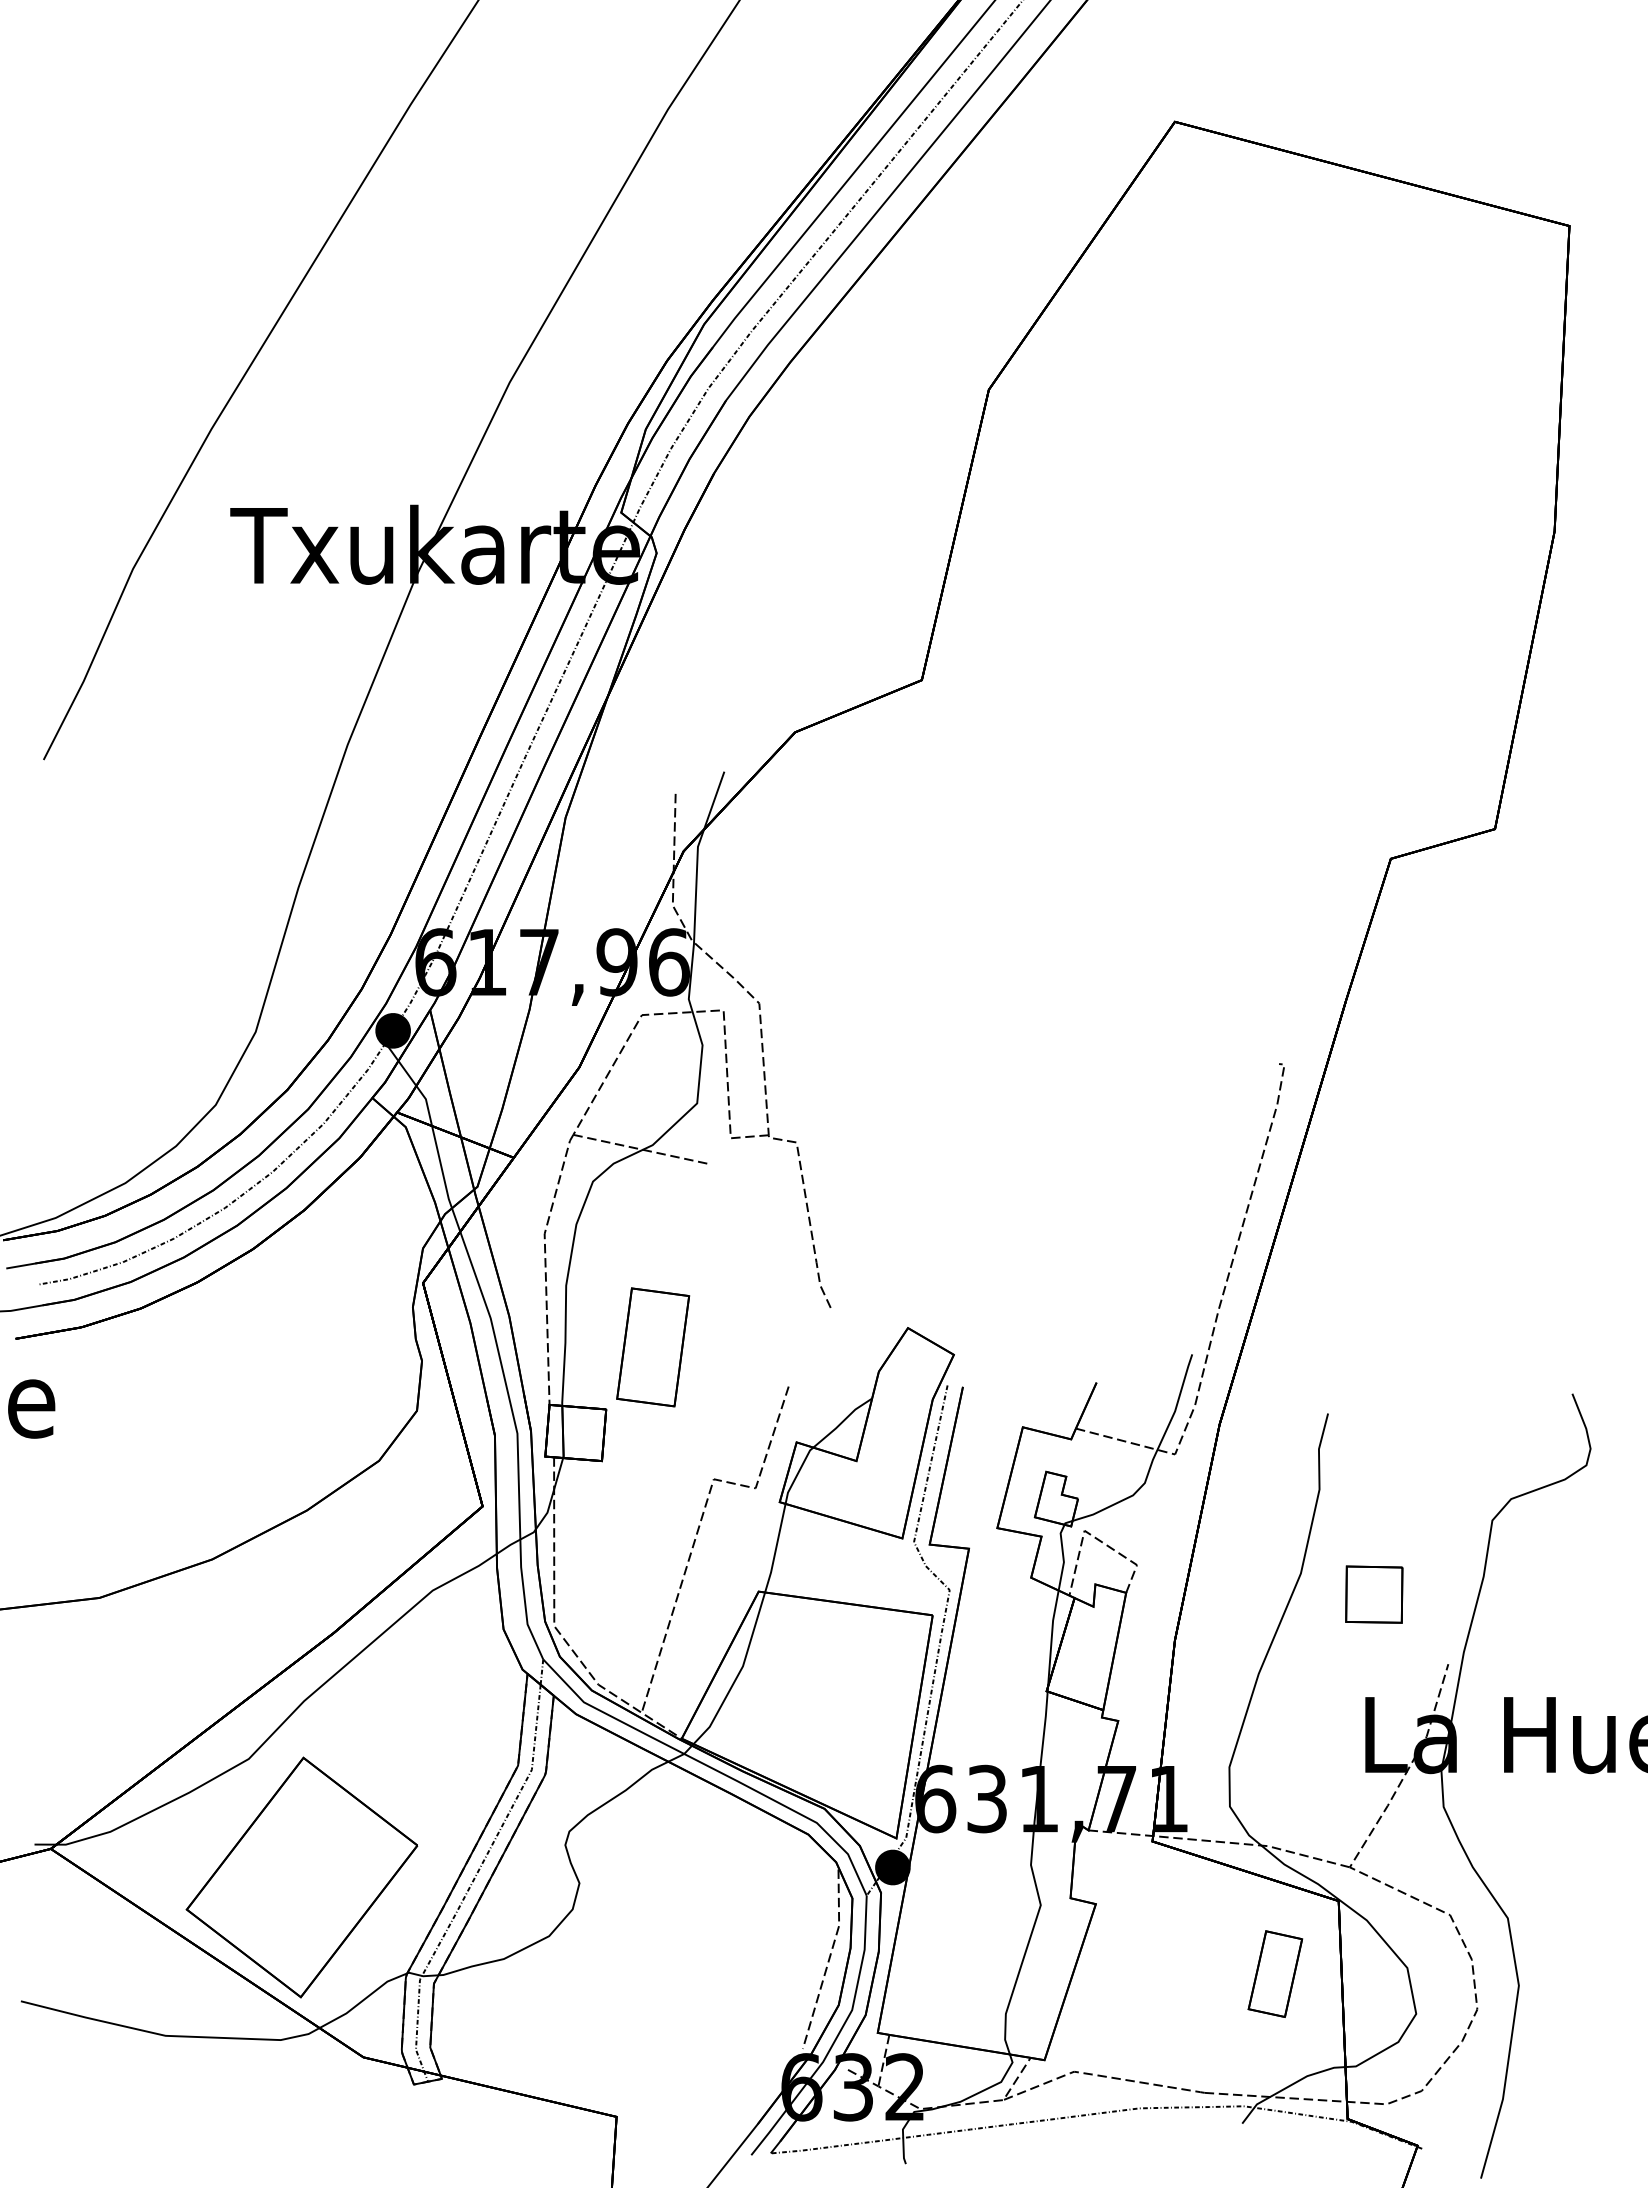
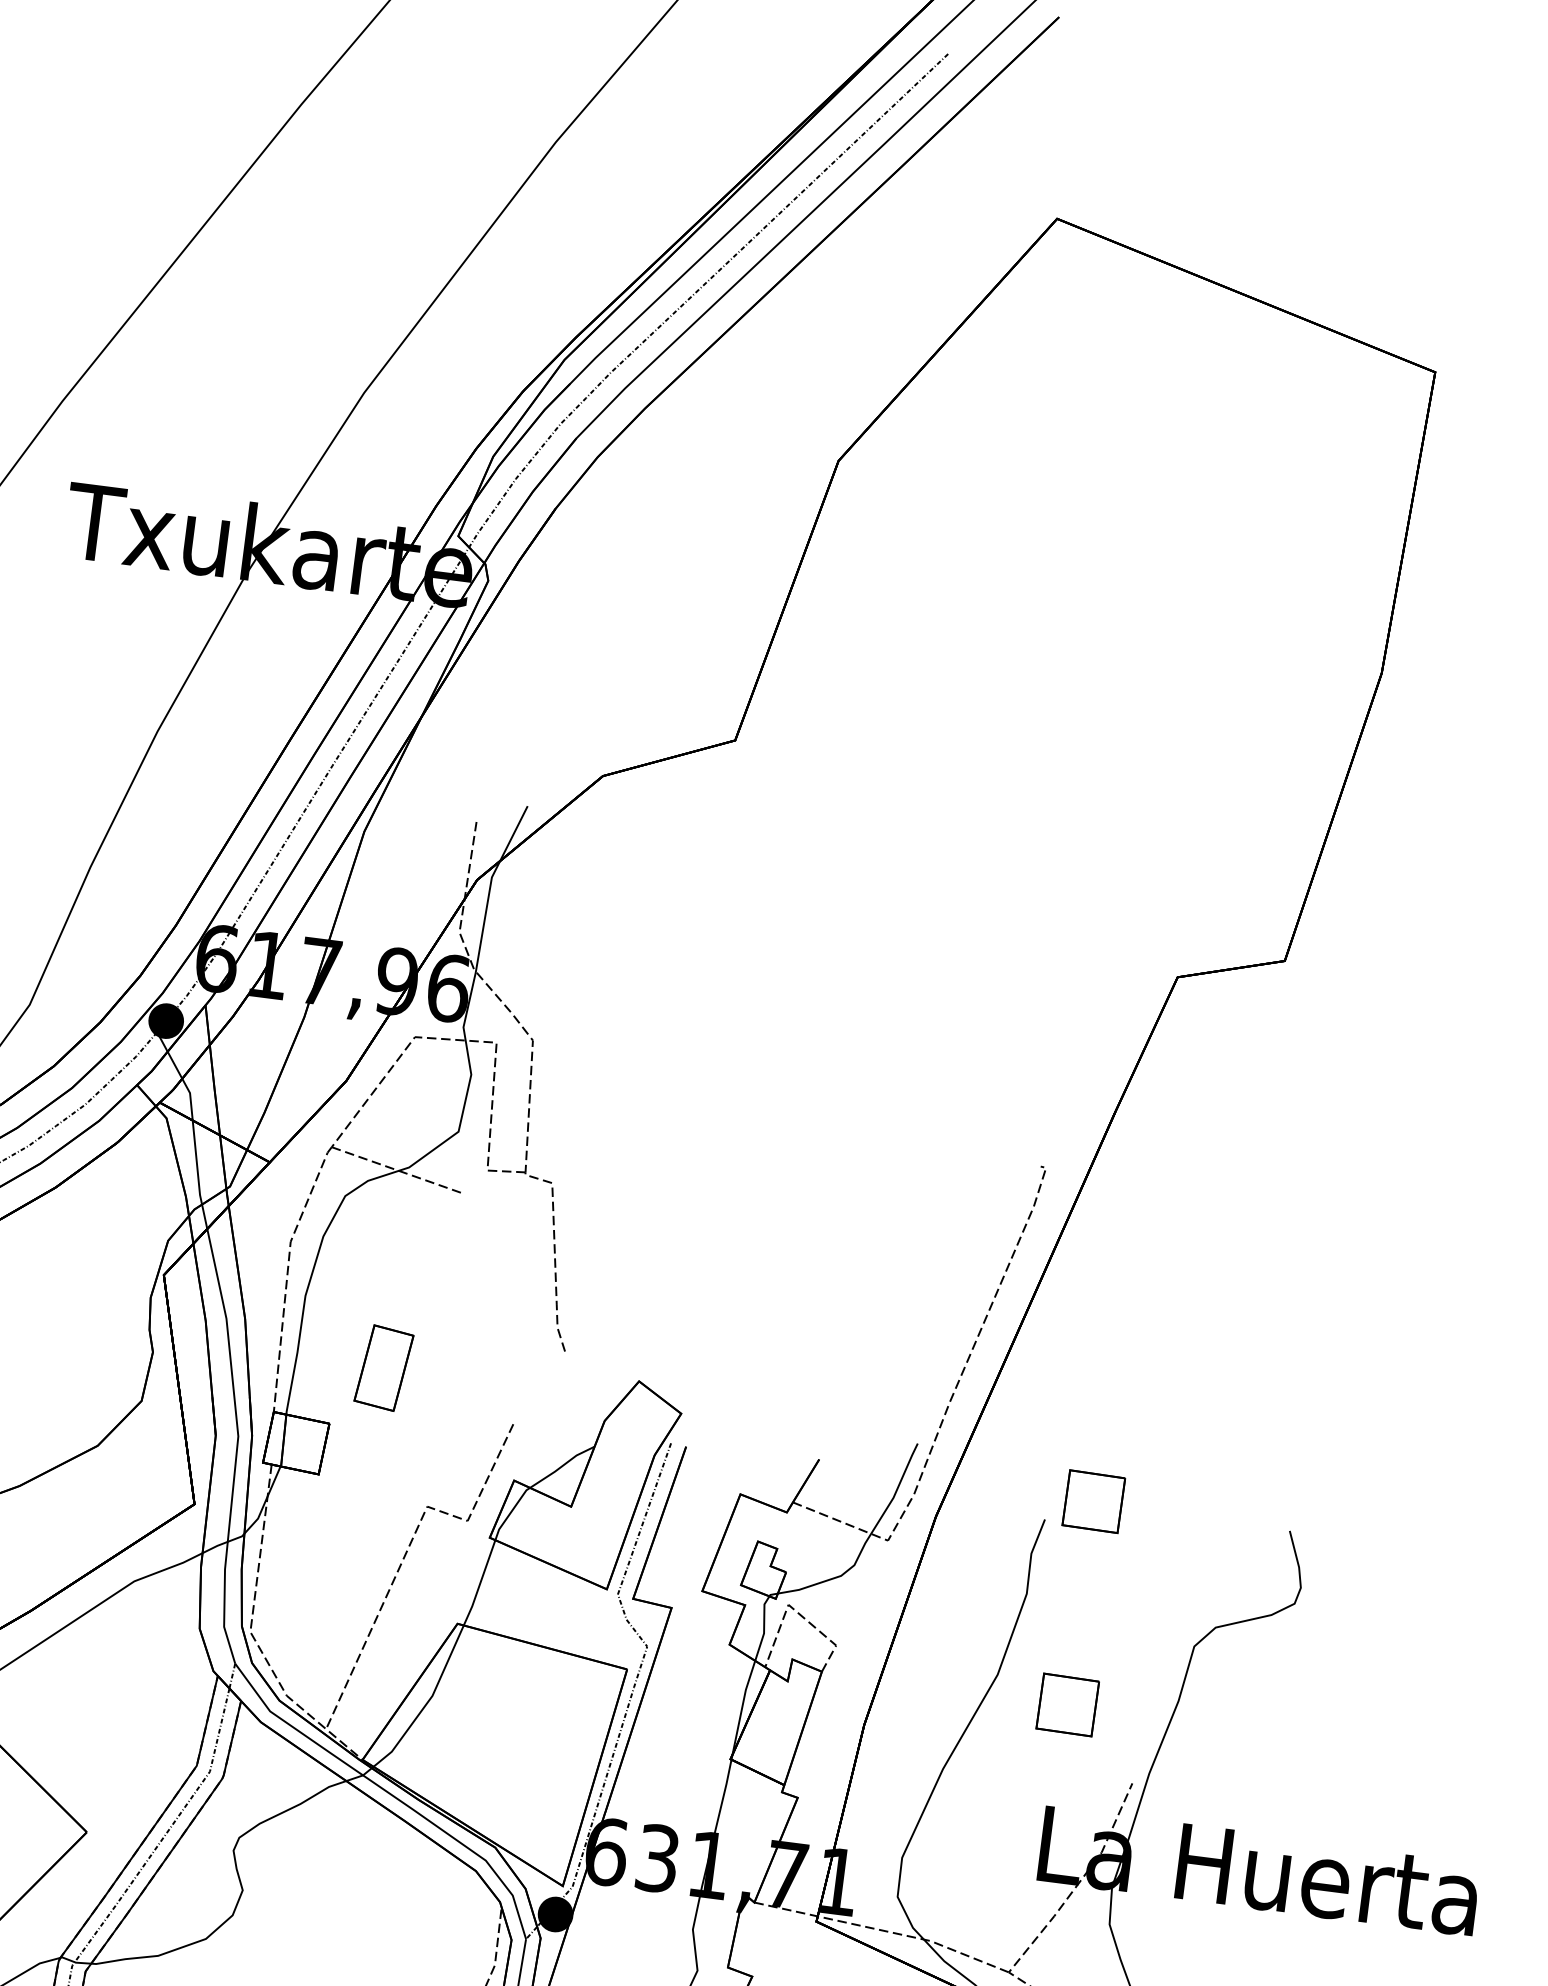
part: (653, 1347) -> (384, 1368), size x0.7
part: (1374, 1389) -> (1094, 1501), added

